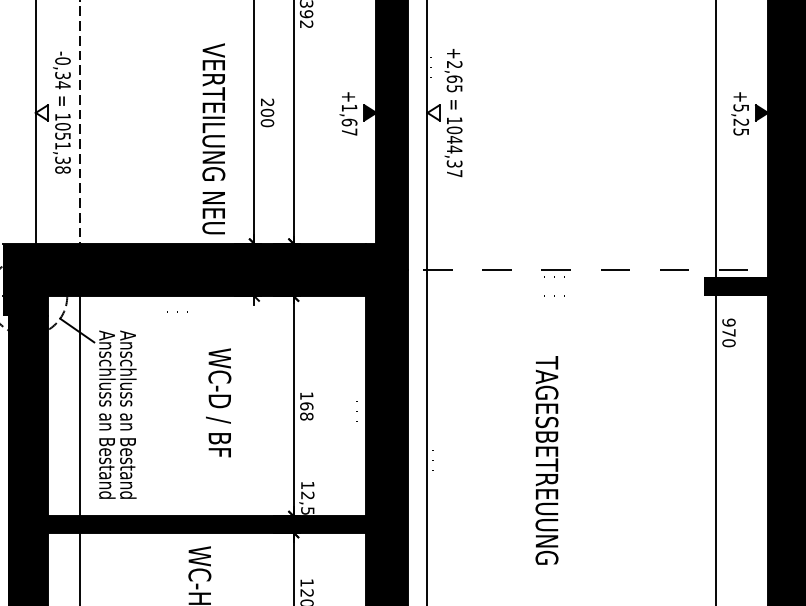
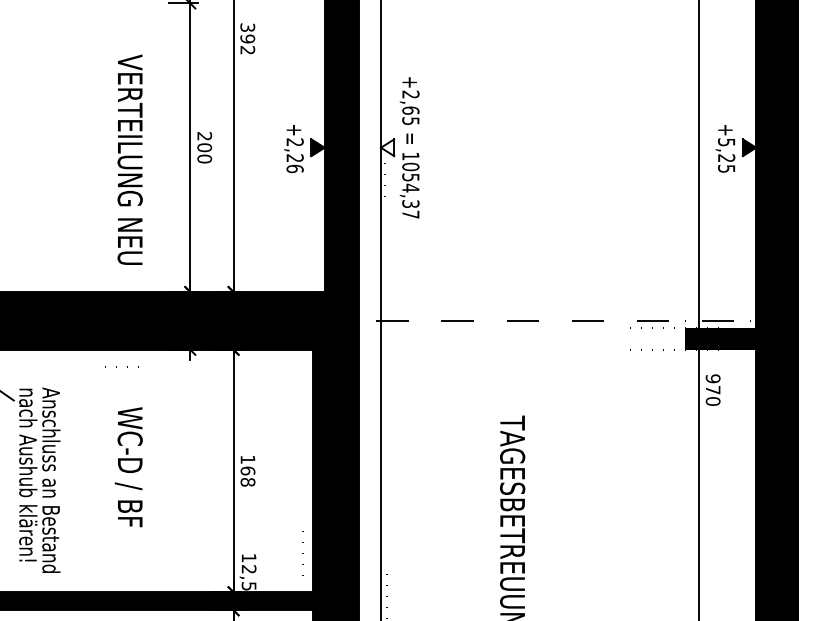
text: (349, 119) -> (295, 155), +1,67 -> +2,26
text: (213, 138) -> (129, 159), moved
text: (454, 139) -> (410, 177), 1044,37 -> 1054,37
text: (218, 402) -> (128, 466), moved
text: (107, 414) -> (28, 480), Anschluss an Bestand -> nach Aushub klären!

